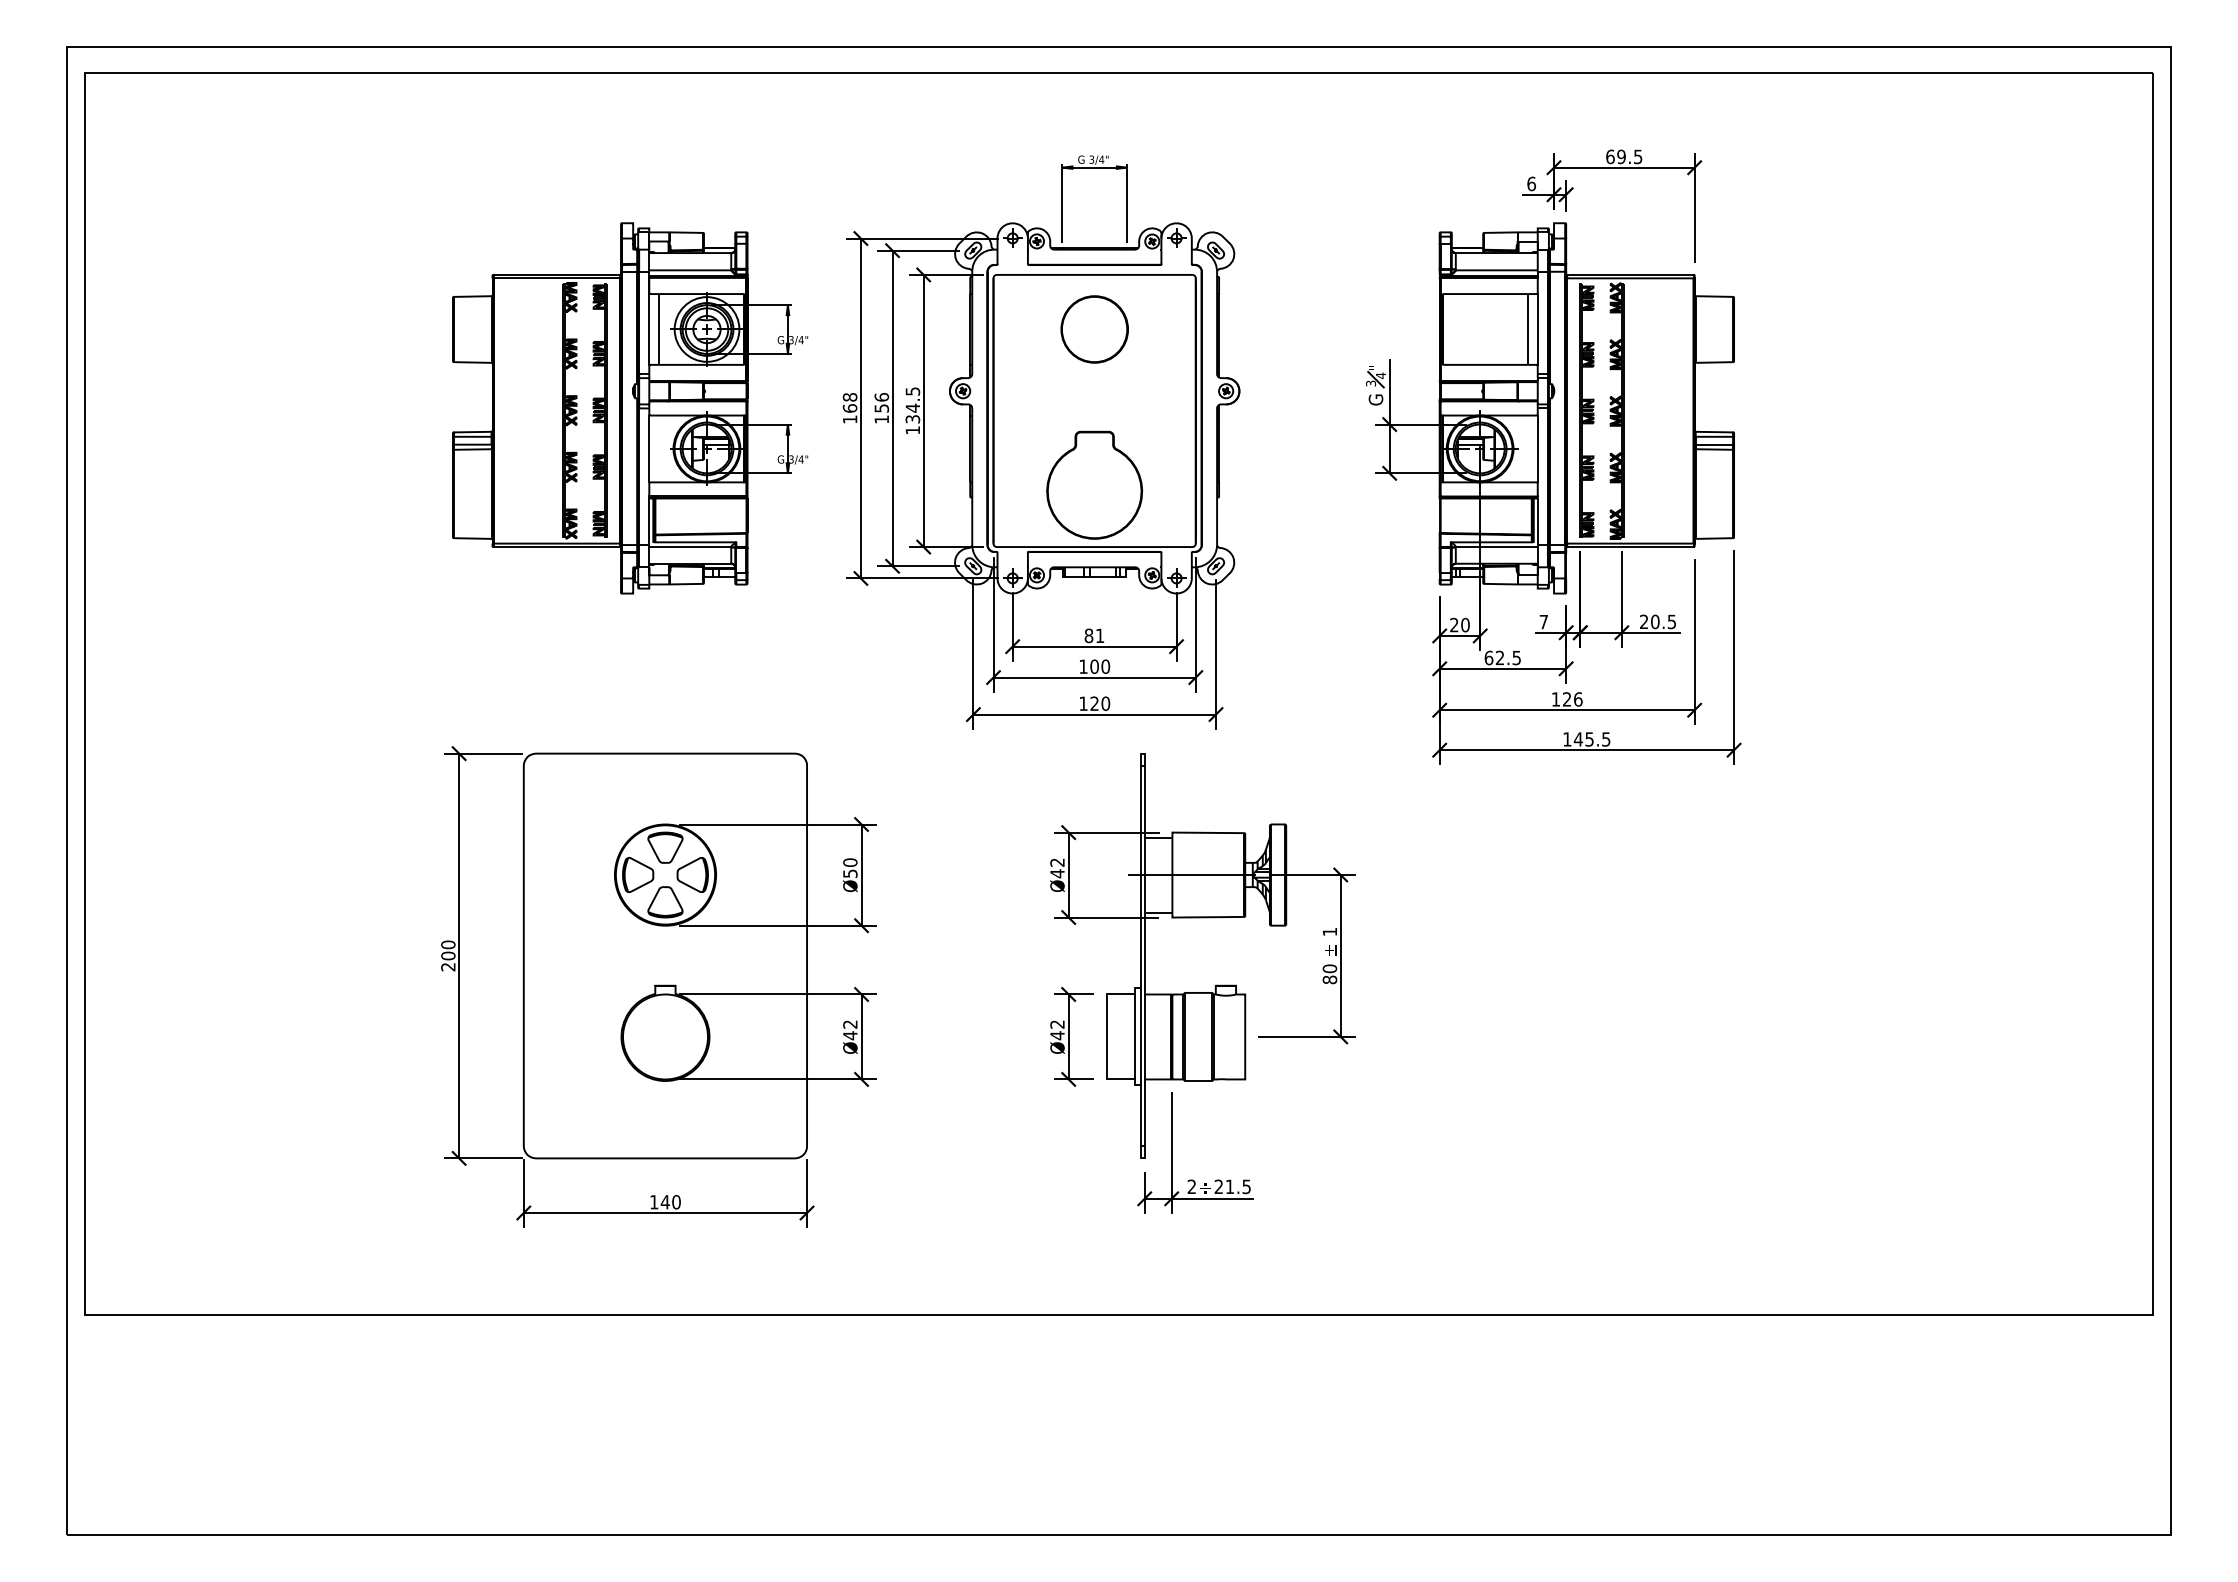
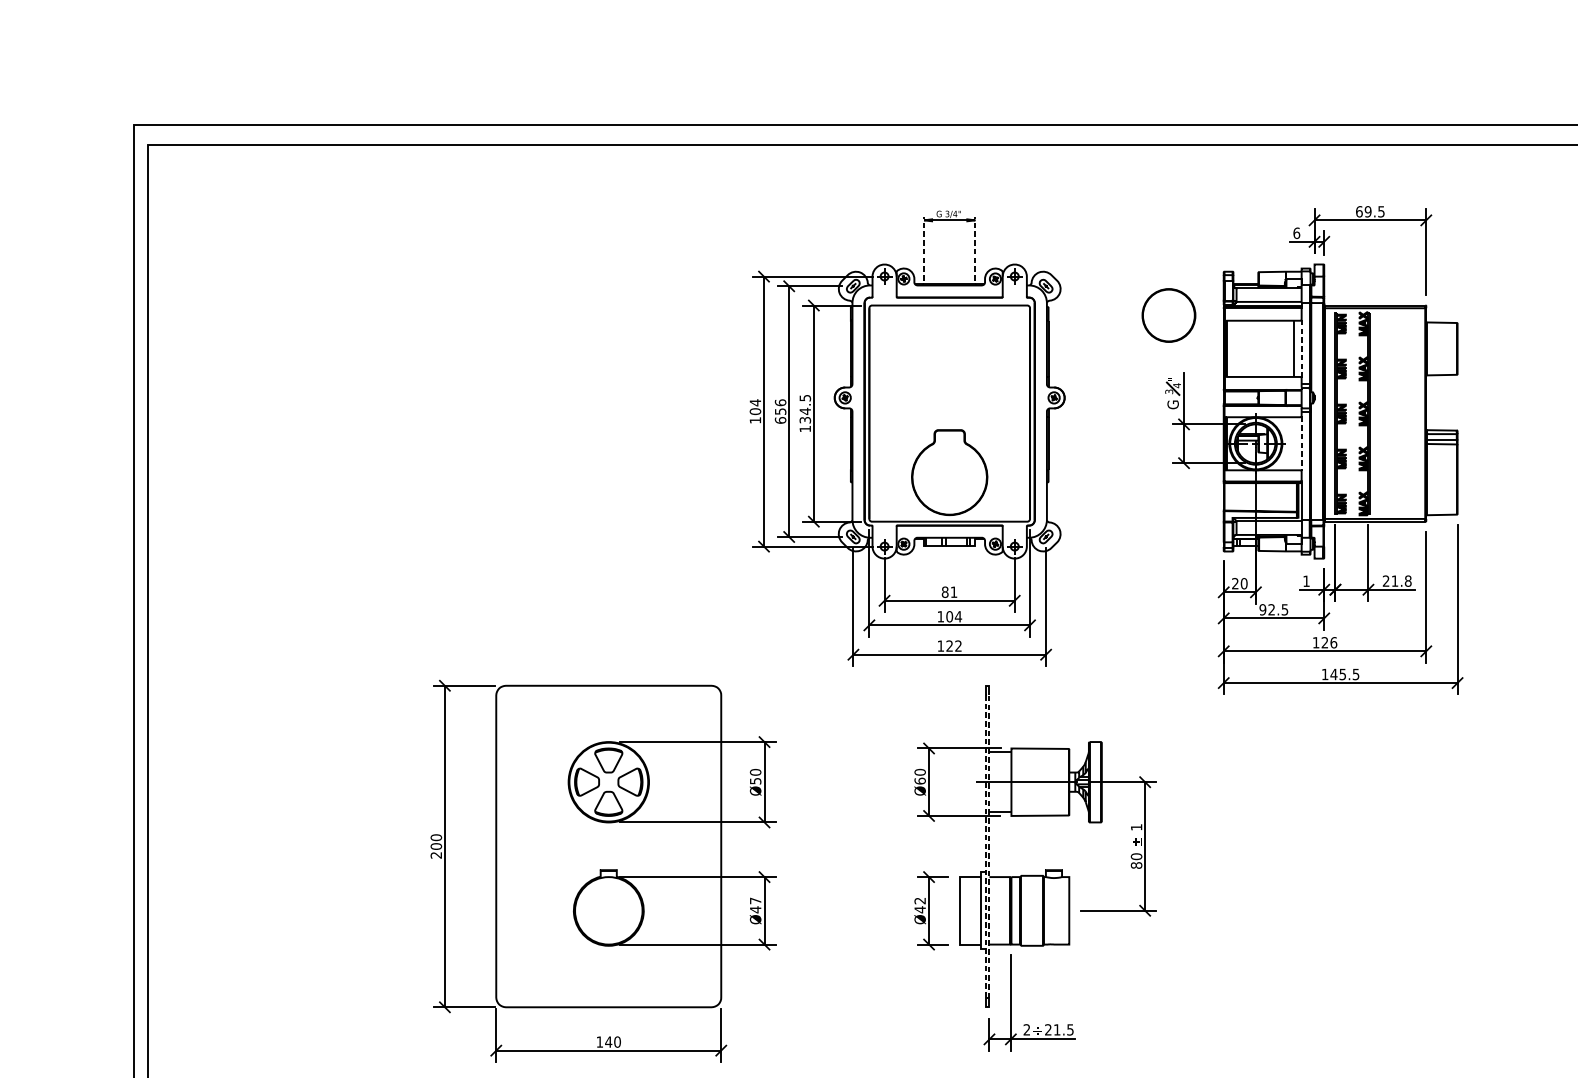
line: (1062, 203) -> (924, 248), solid -> dashed
line: (1127, 203) -> (975, 248), solid -> dashed
circle: (1094, 329) -> (1168, 315), moved
line: (1537, 330) -> (1301, 349), solid -> dashed
text: (849, 402) -> (754, 406), 168 -> 104
part: (630, 408) -> (581, 411), removed
text: (881, 419) -> (780, 420), 156 -> 656
line: (1537, 449) -> (1301, 444), solid -> dashed
text: (1663, 621) -> (1401, 580), 20.5 -> 21.8
text: (1543, 622) -> (1306, 581), 7 -> 1
text: (1488, 657) -> (1262, 609), 62.5 -> 92.5
text: (1105, 666) -> (958, 616), 100 -> 104
text: (1105, 703) -> (958, 645), 120 -> 122
line: (1143, 765) -> (988, 695), solid -> dashed
text: (1057, 868) -> (920, 777), Ø42 -> Ø60
text: (850, 1024) -> (755, 900), Ø42 -> Ø47

